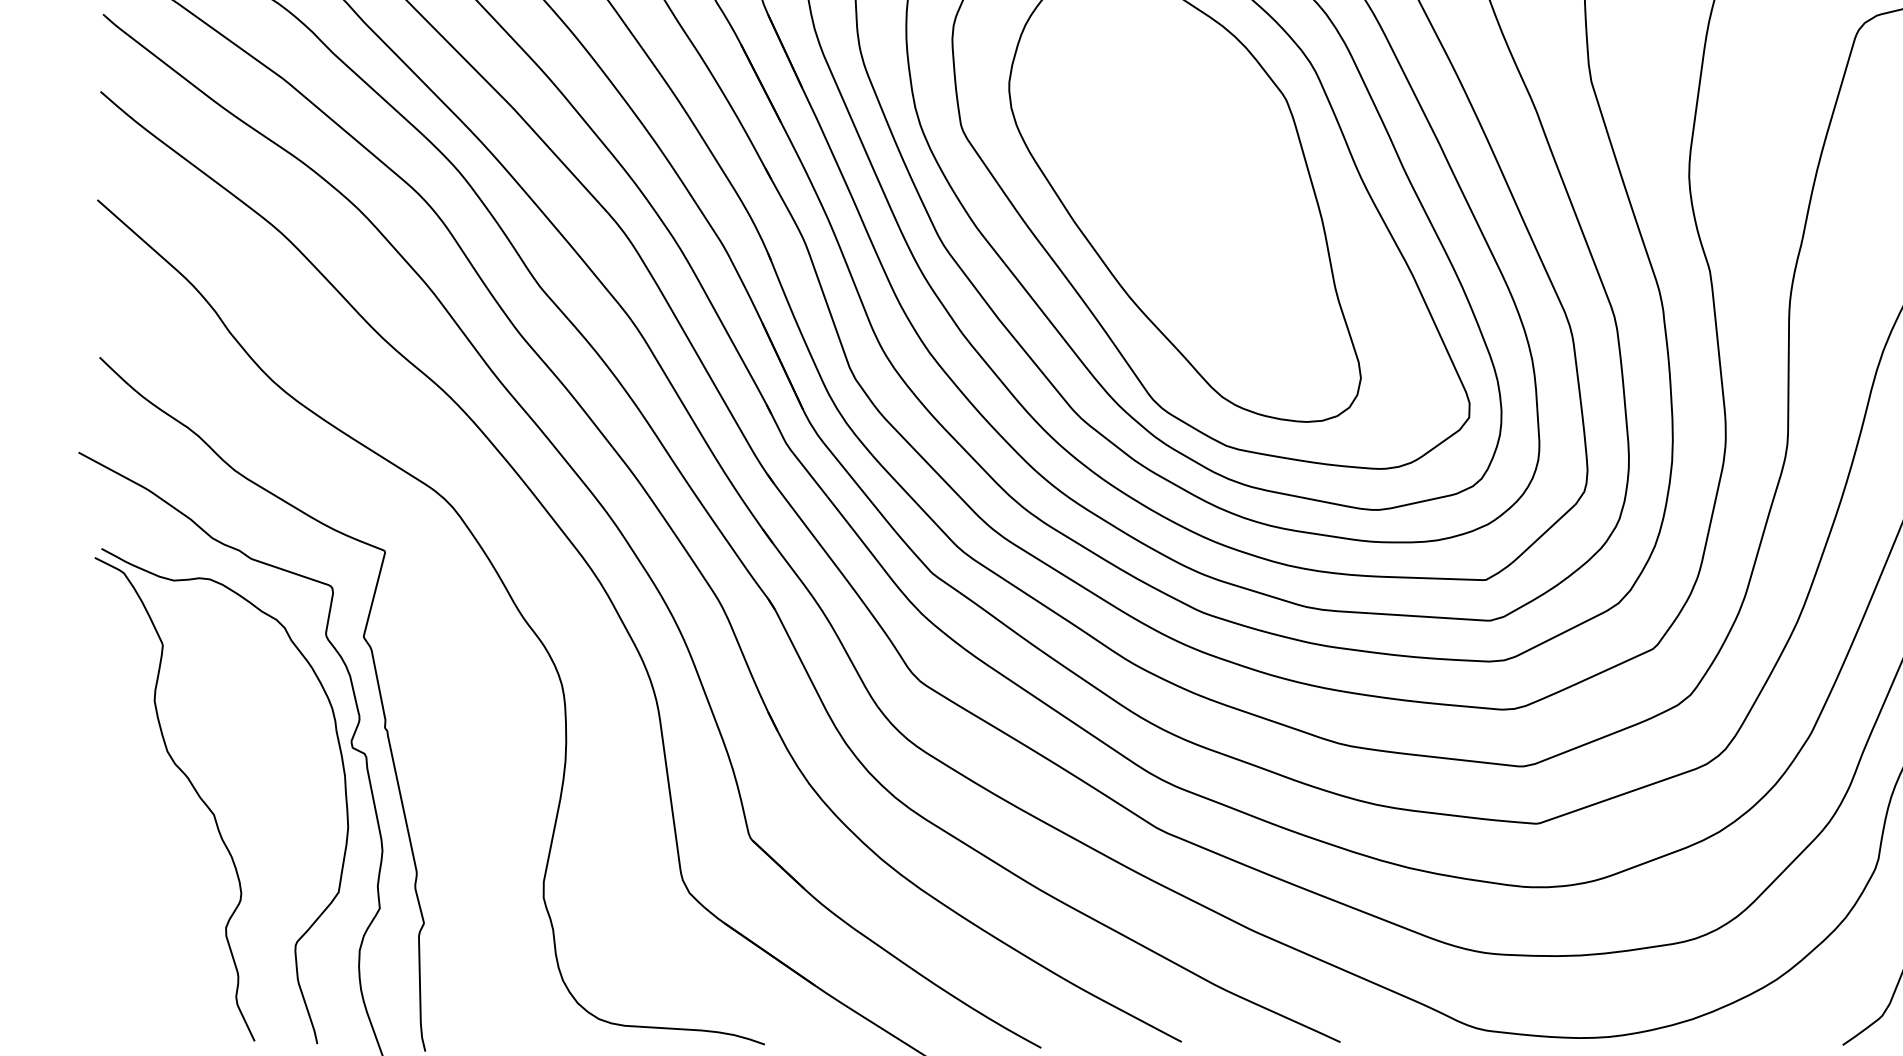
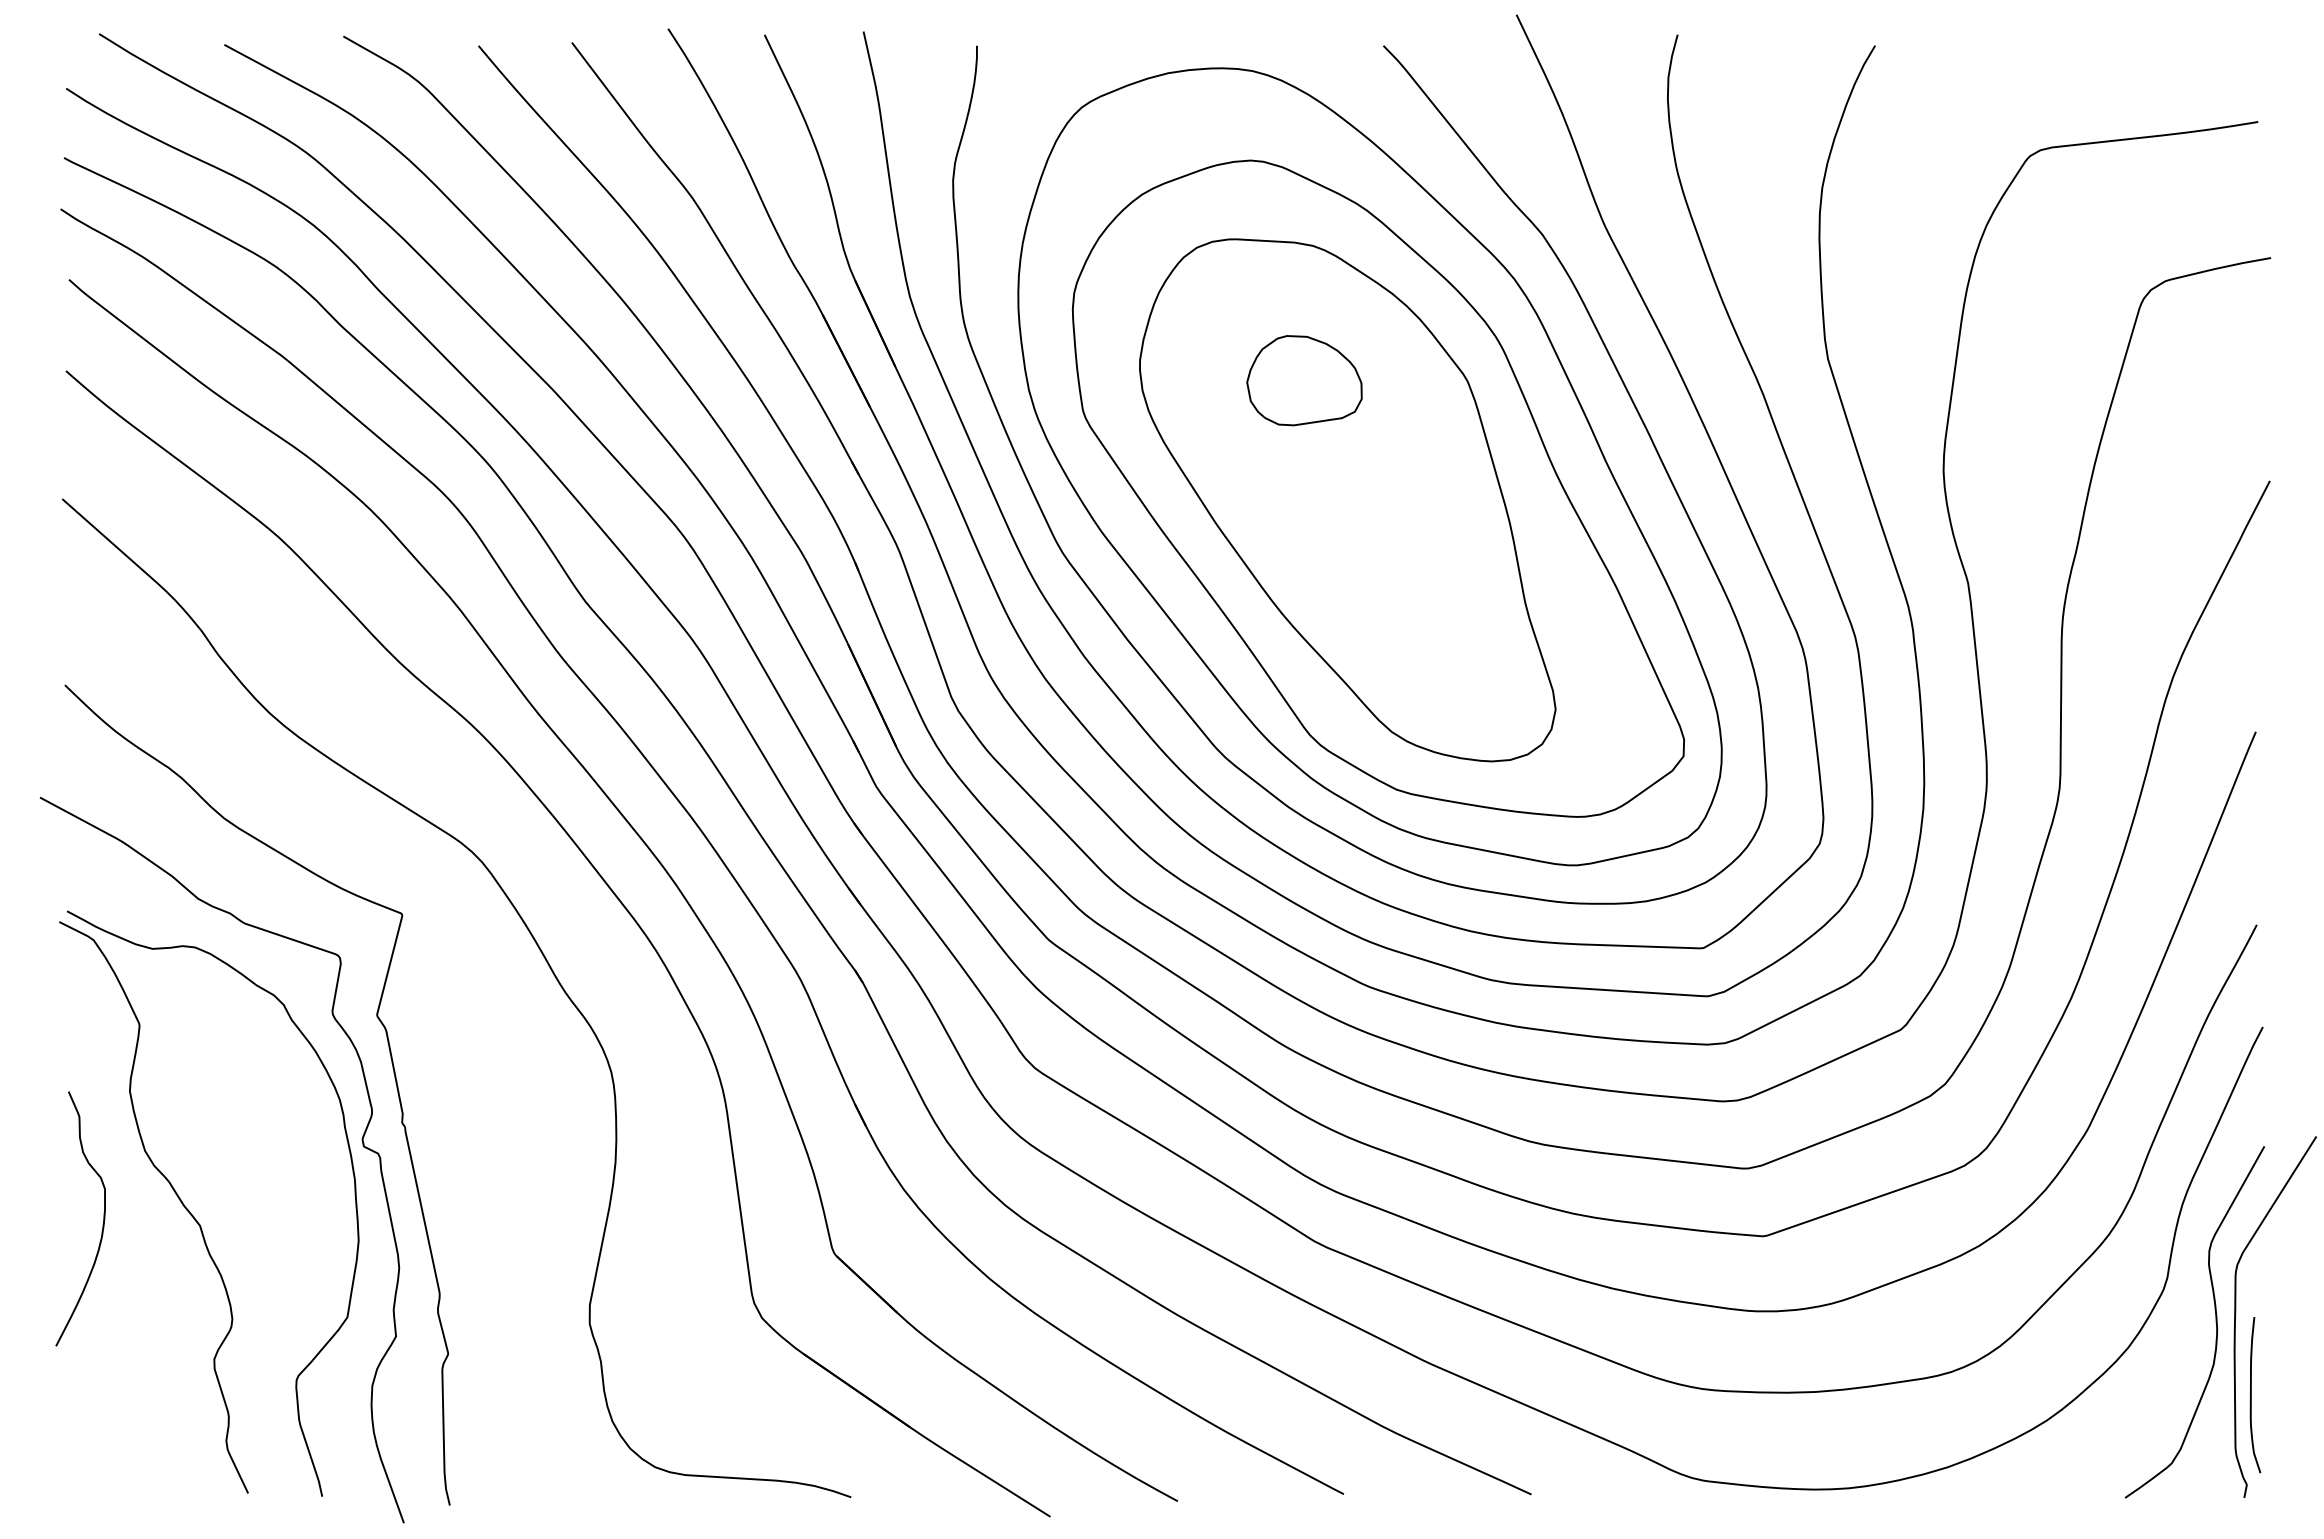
part: (1148, 99) -> (1304, 380), added
curve: (131, 813) -> (102, 1224), added

